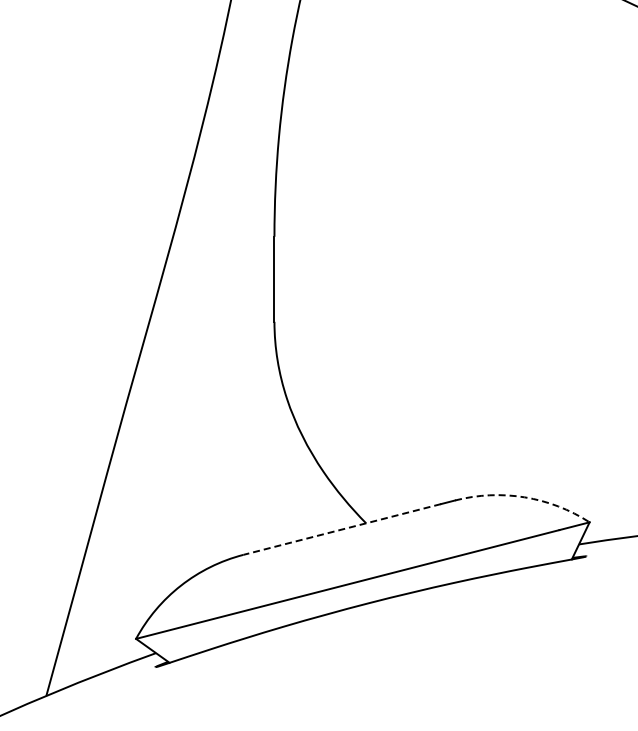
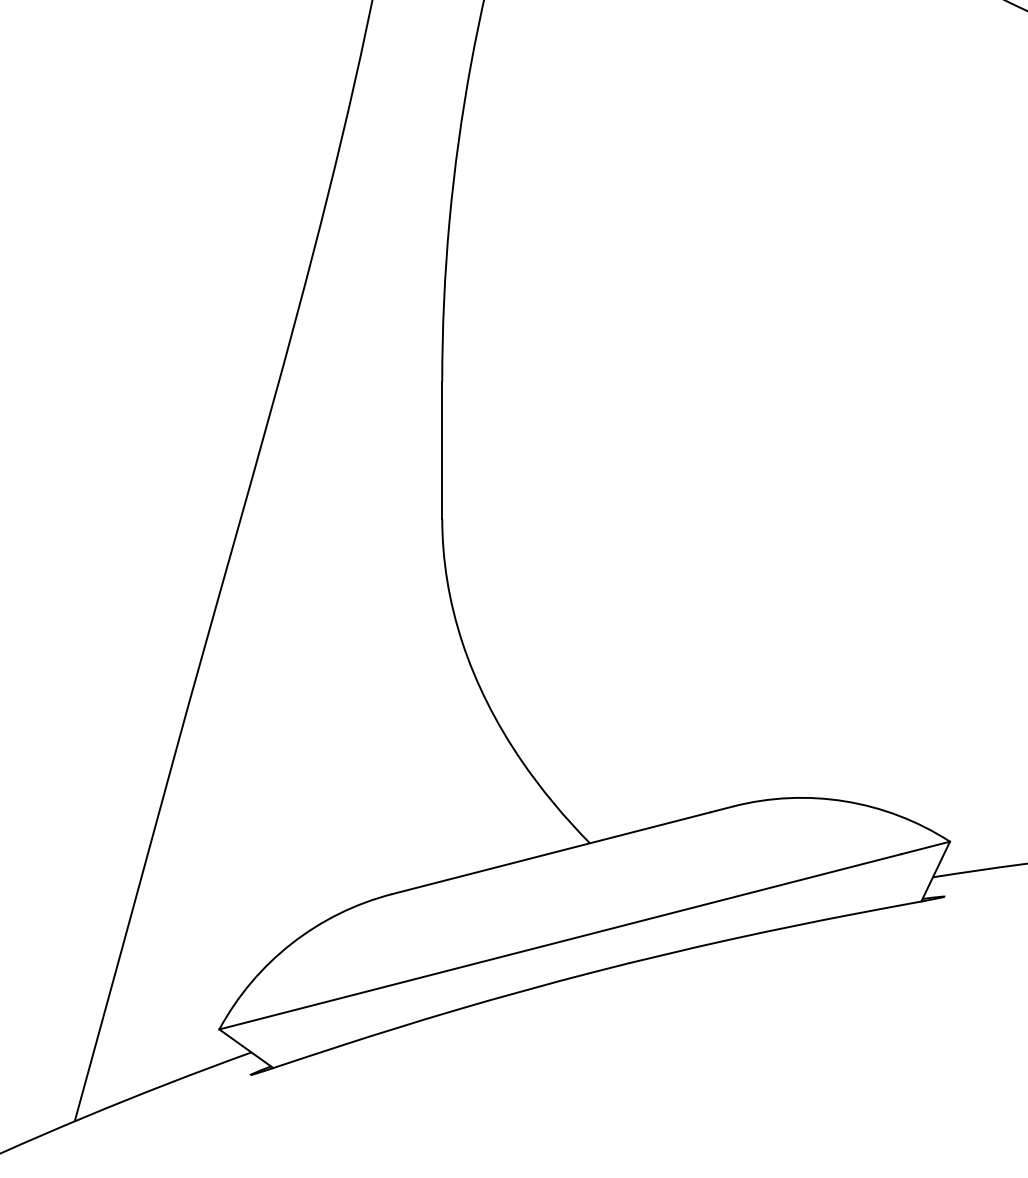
arc: (524, 497) -> (845, 801), dashed -> solid
line: (342, 529) -> (551, 853), dashed -> solid

